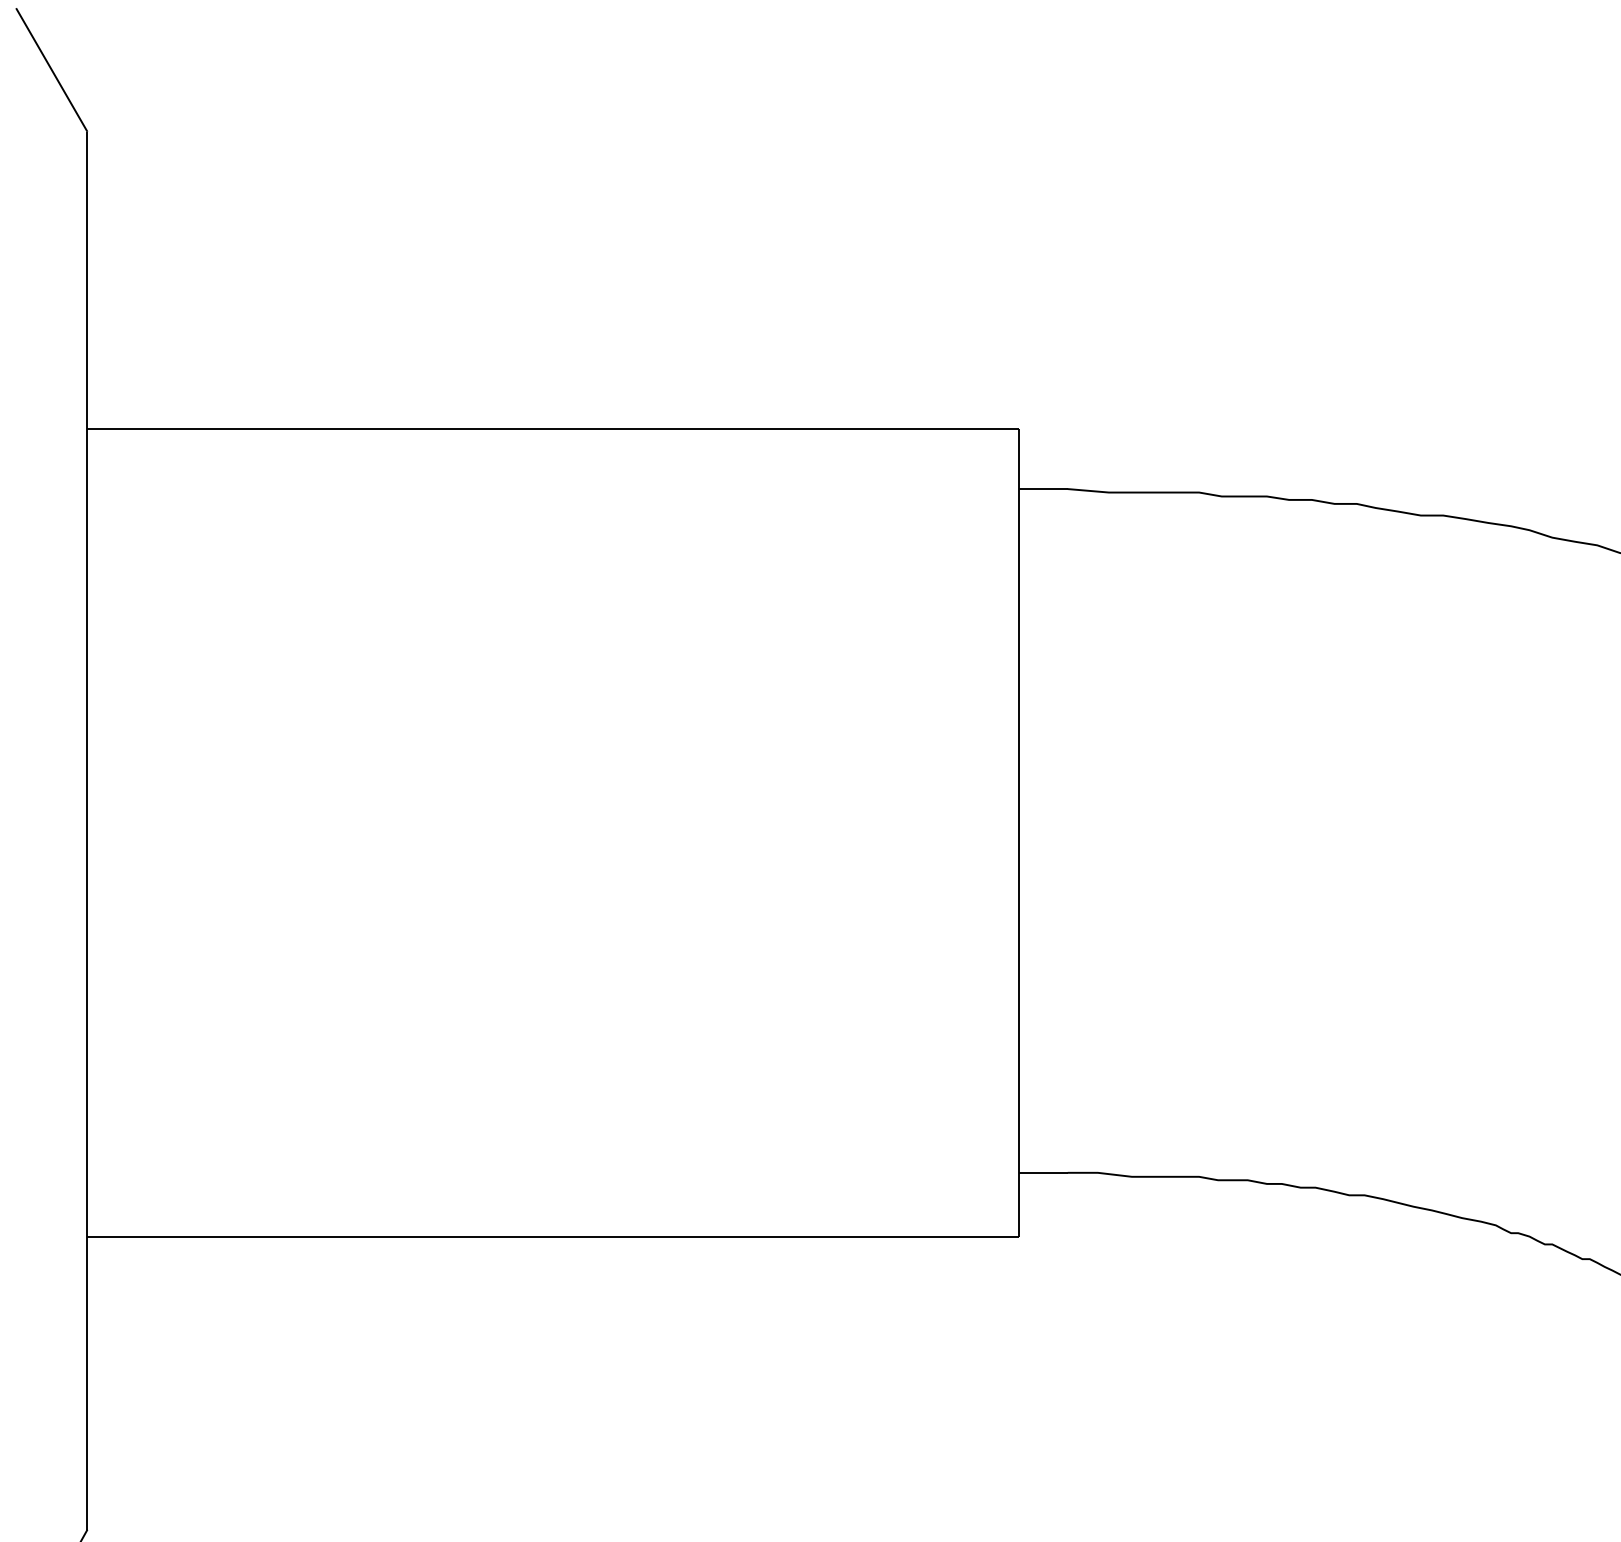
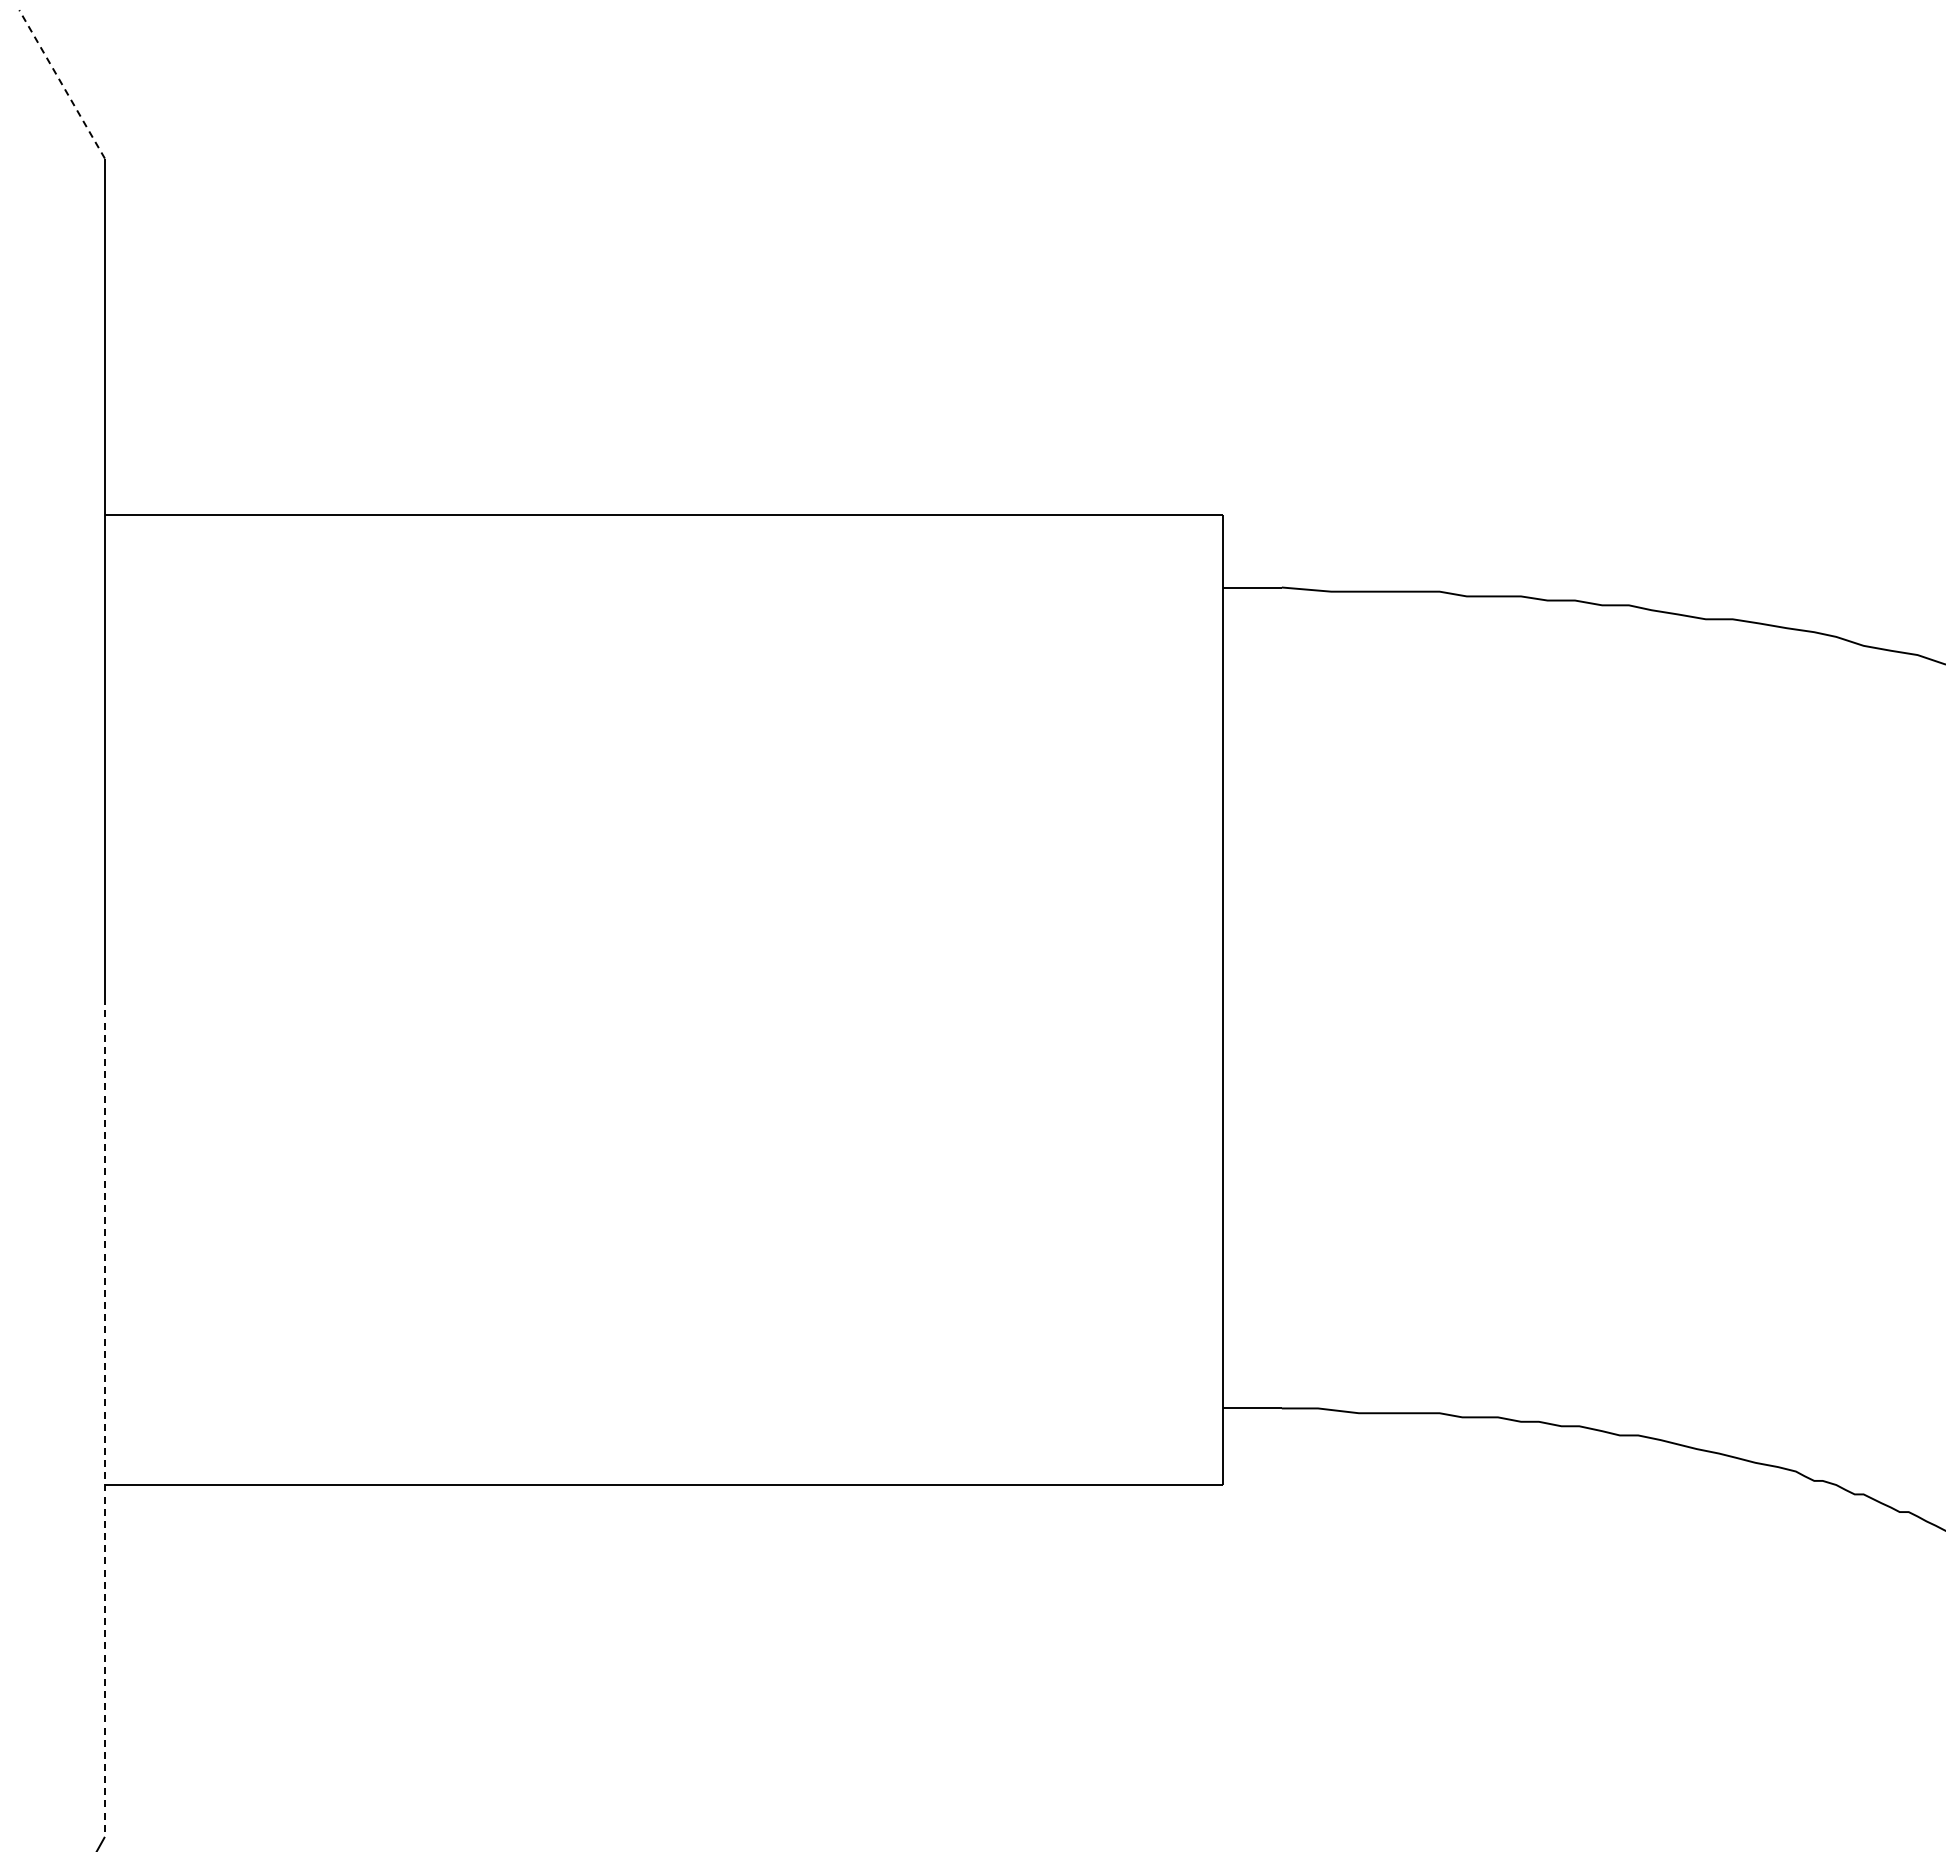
line: (52, 70) -> (62, 84), solid -> dashed
line: (87, 1181) -> (104, 1418), solid -> dashed

